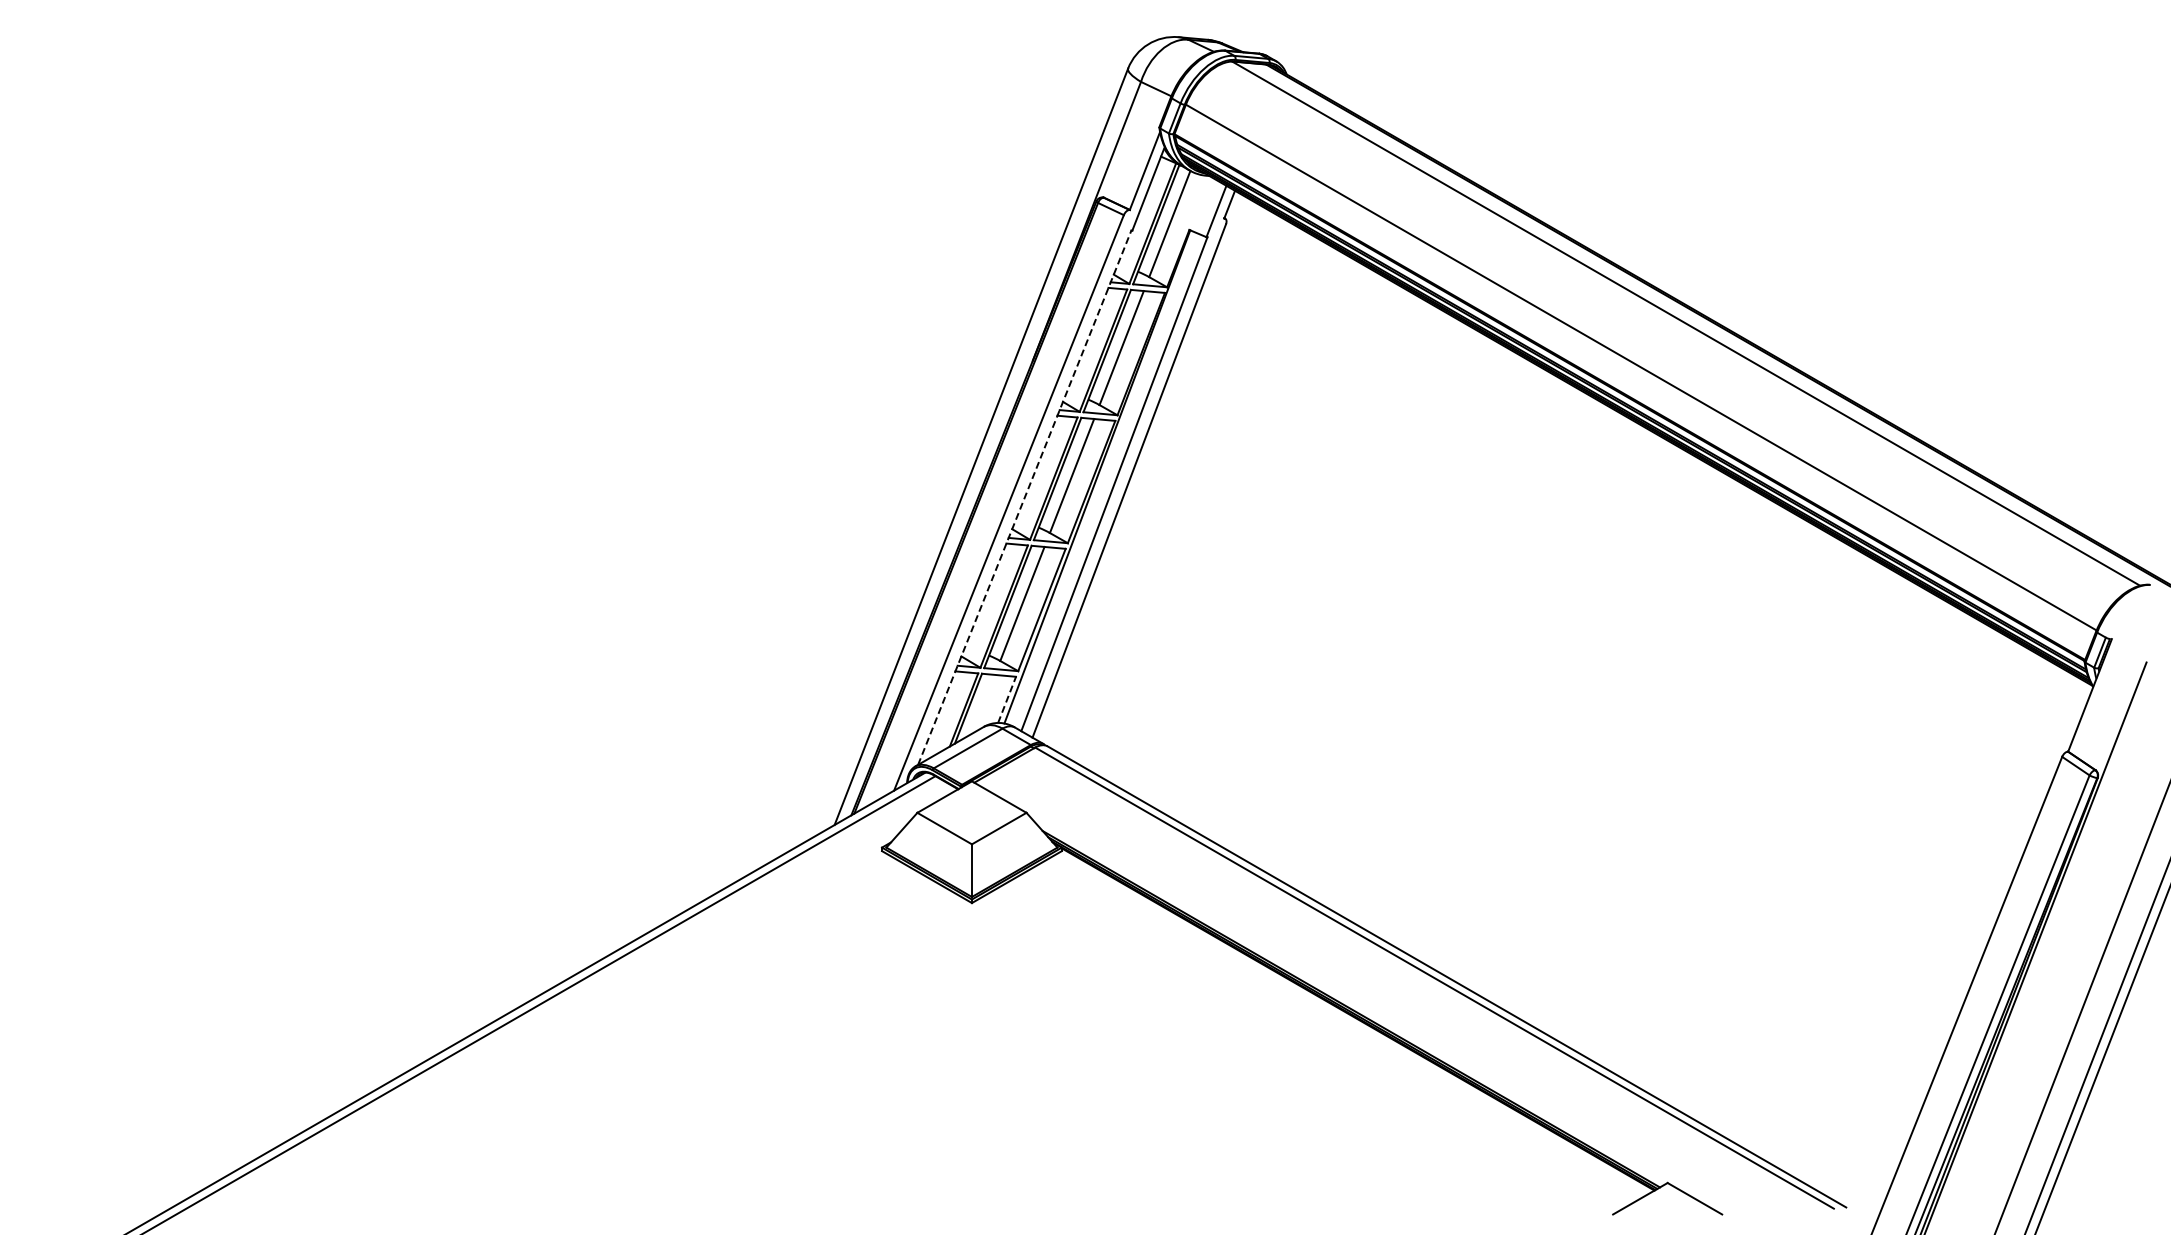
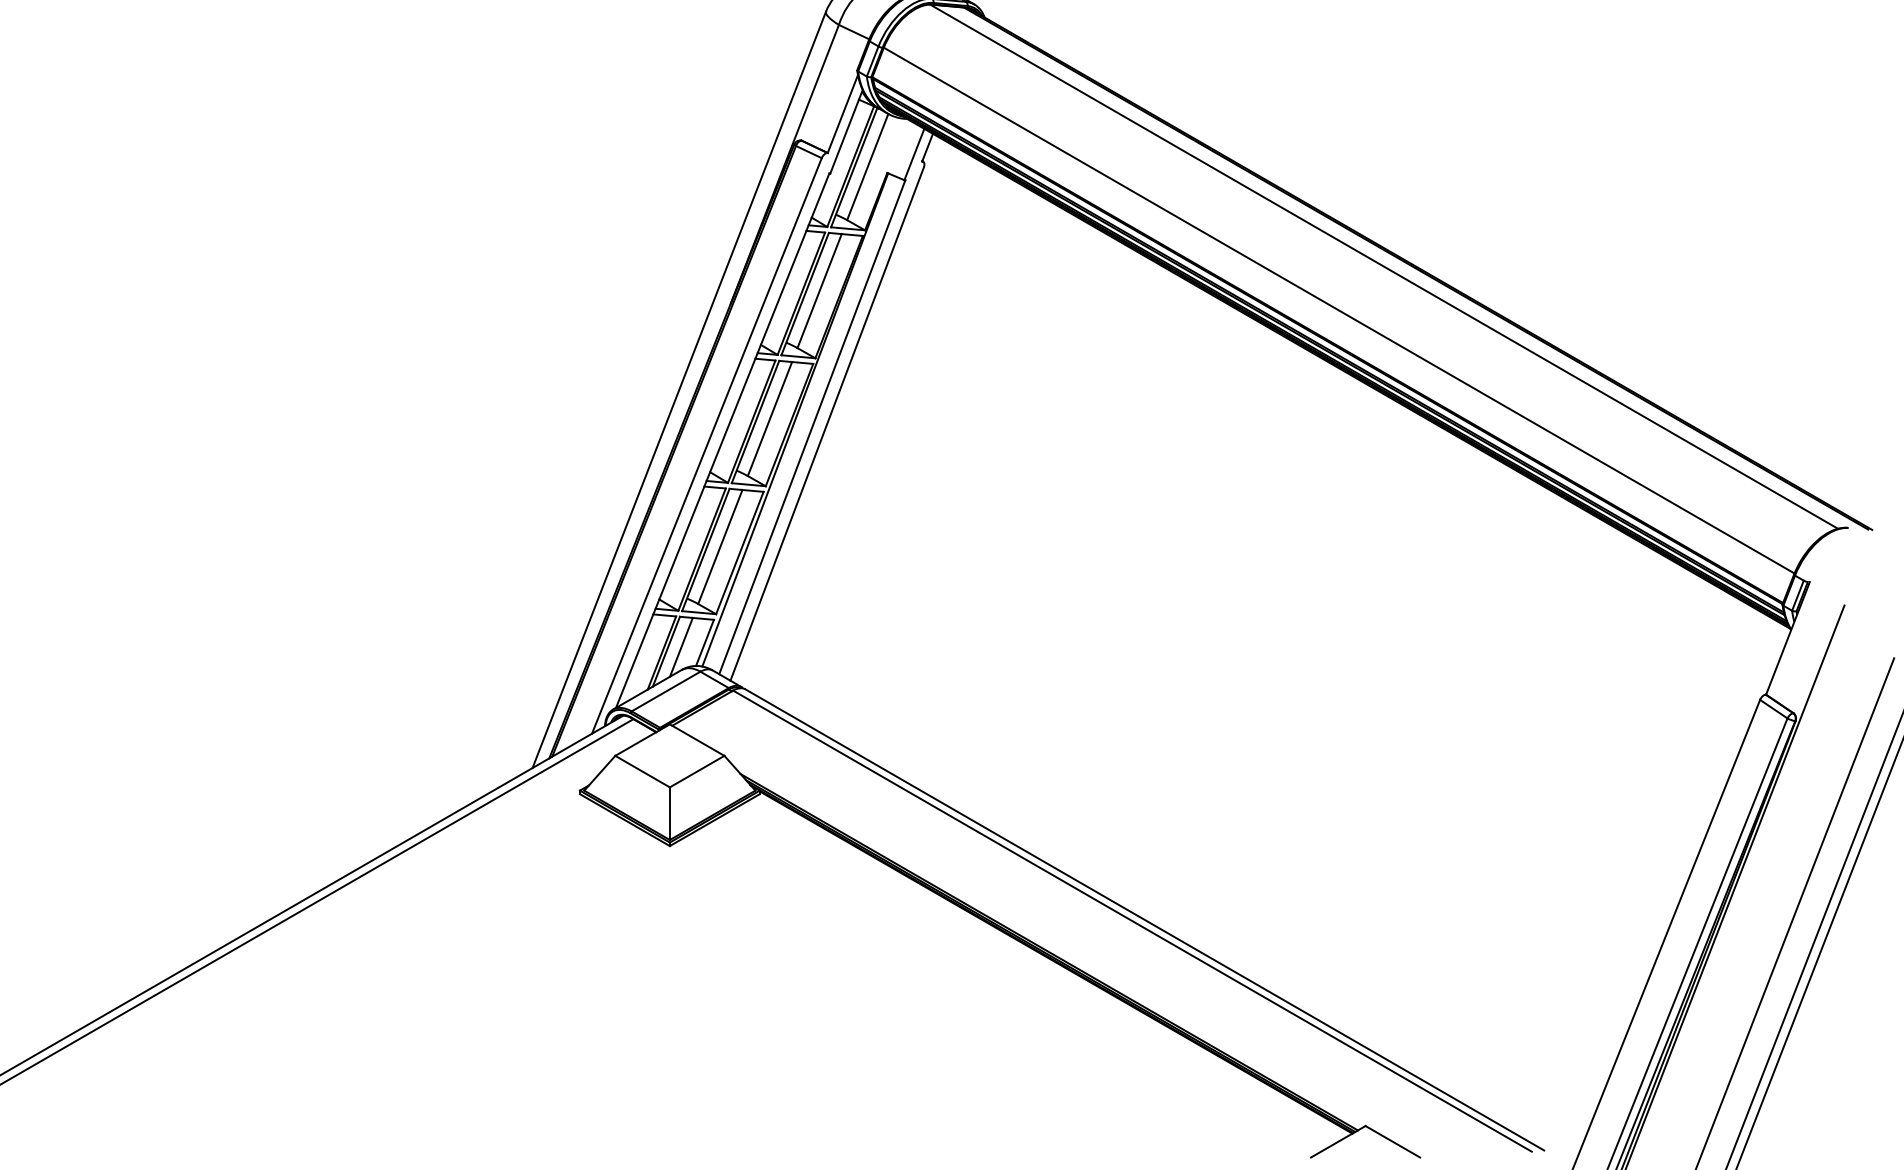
line: (1024, 497) -> (722, 440), dashed -> solid
line: (1007, 699) -> (705, 642), dashed -> solid
line: (983, 703) -> (681, 646), added

